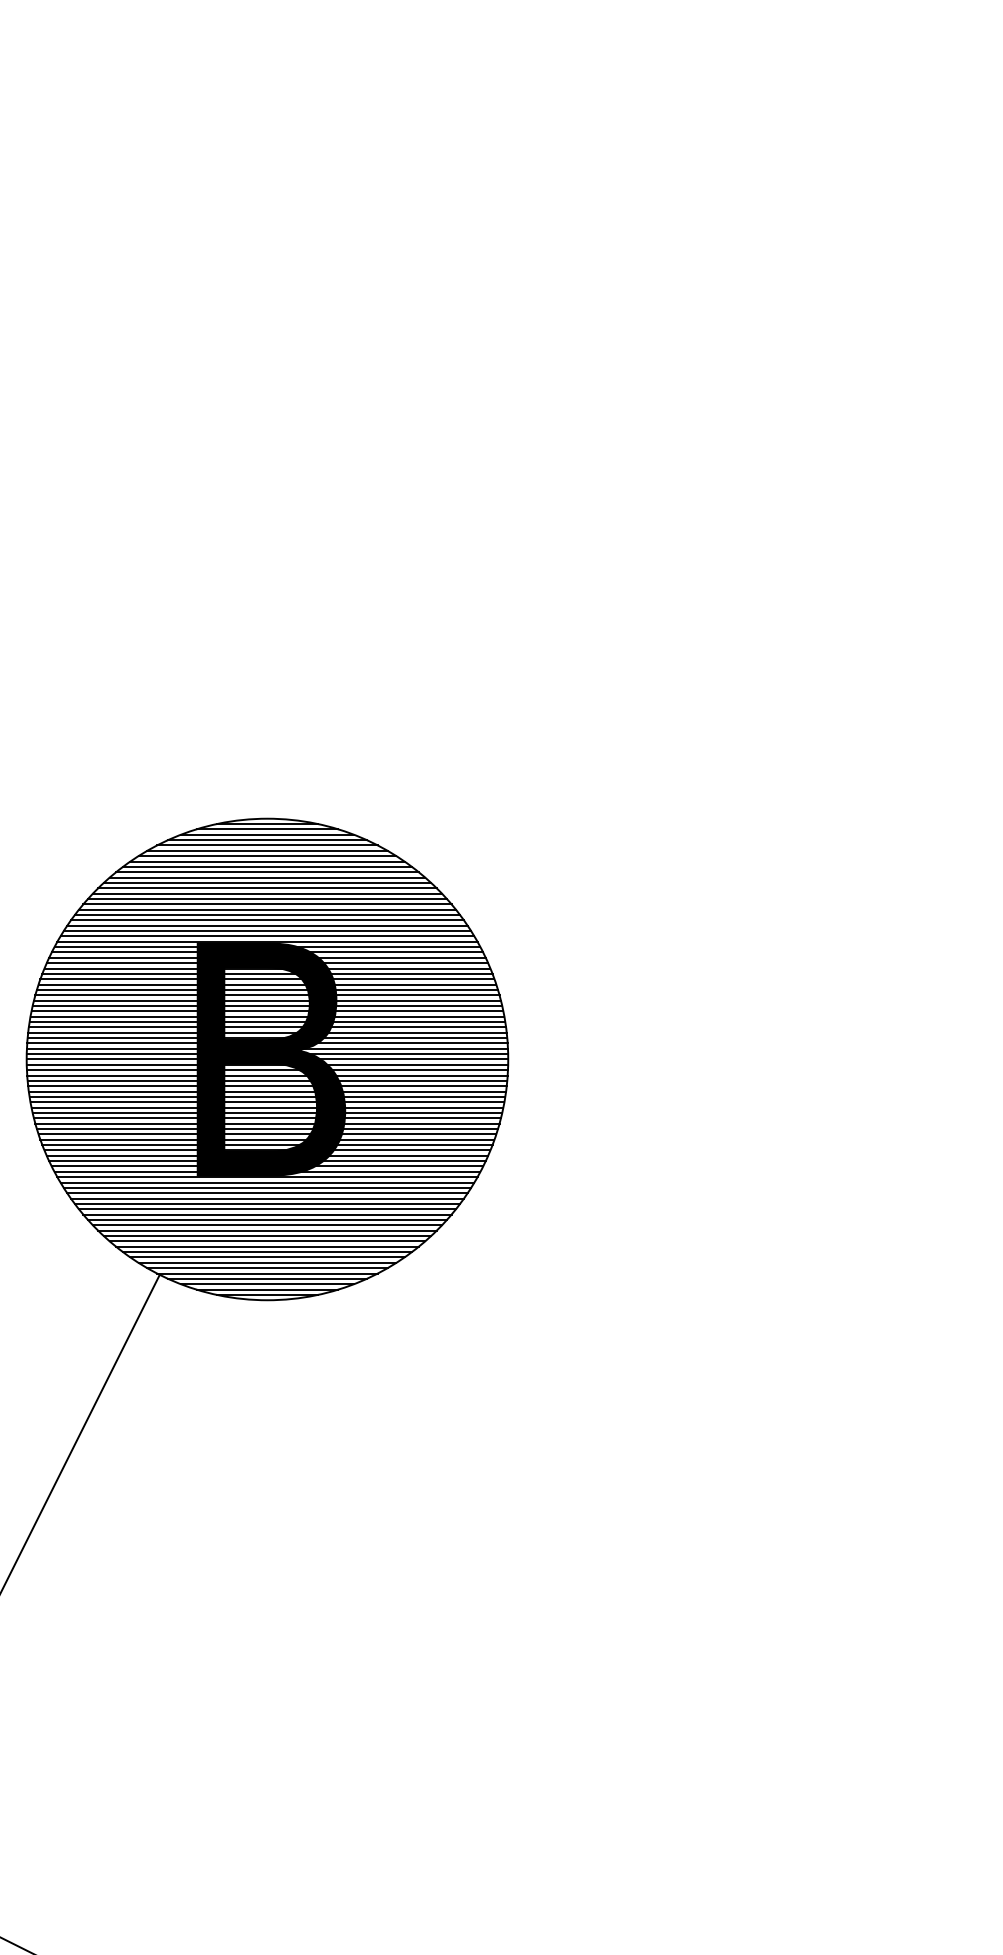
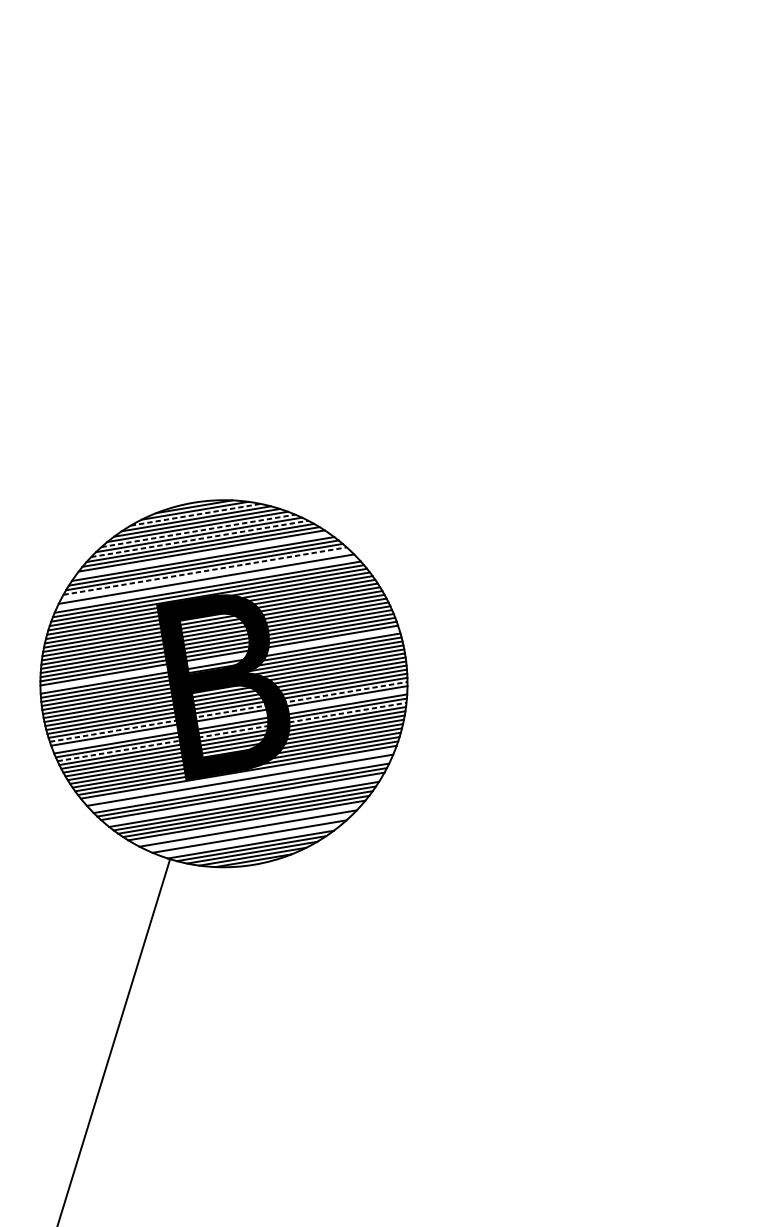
line: (268, 834) -> (196, 514), solid -> dashed
line: (267, 856) -> (198, 531), solid -> dashed
line: (267, 866) -> (199, 538), solid -> dashed
line: (267, 888) -> (202, 555), removed
line: (267, 909) -> (205, 570), solid -> dashed
line: (267, 915) -> (205, 575), removed
line: (267, 925) -> (207, 583), removed
line: (267, 1027) -> (219, 659), removed
line: (267, 1096) -> (228, 711), solid -> dashed
line: (267, 1107) -> (230, 719), removed
line: (267, 1123) -> (232, 731), solid -> dashed
line: (267, 1182) -> (239, 776), removed
line: (267, 1193) -> (240, 784), removed
line: (267, 1214) -> (243, 800), removed
line: (267, 1246) -> (247, 824), removed
line: (267, 1257) -> (248, 832), removed
line: (267, 1268) -> (250, 840), removed

